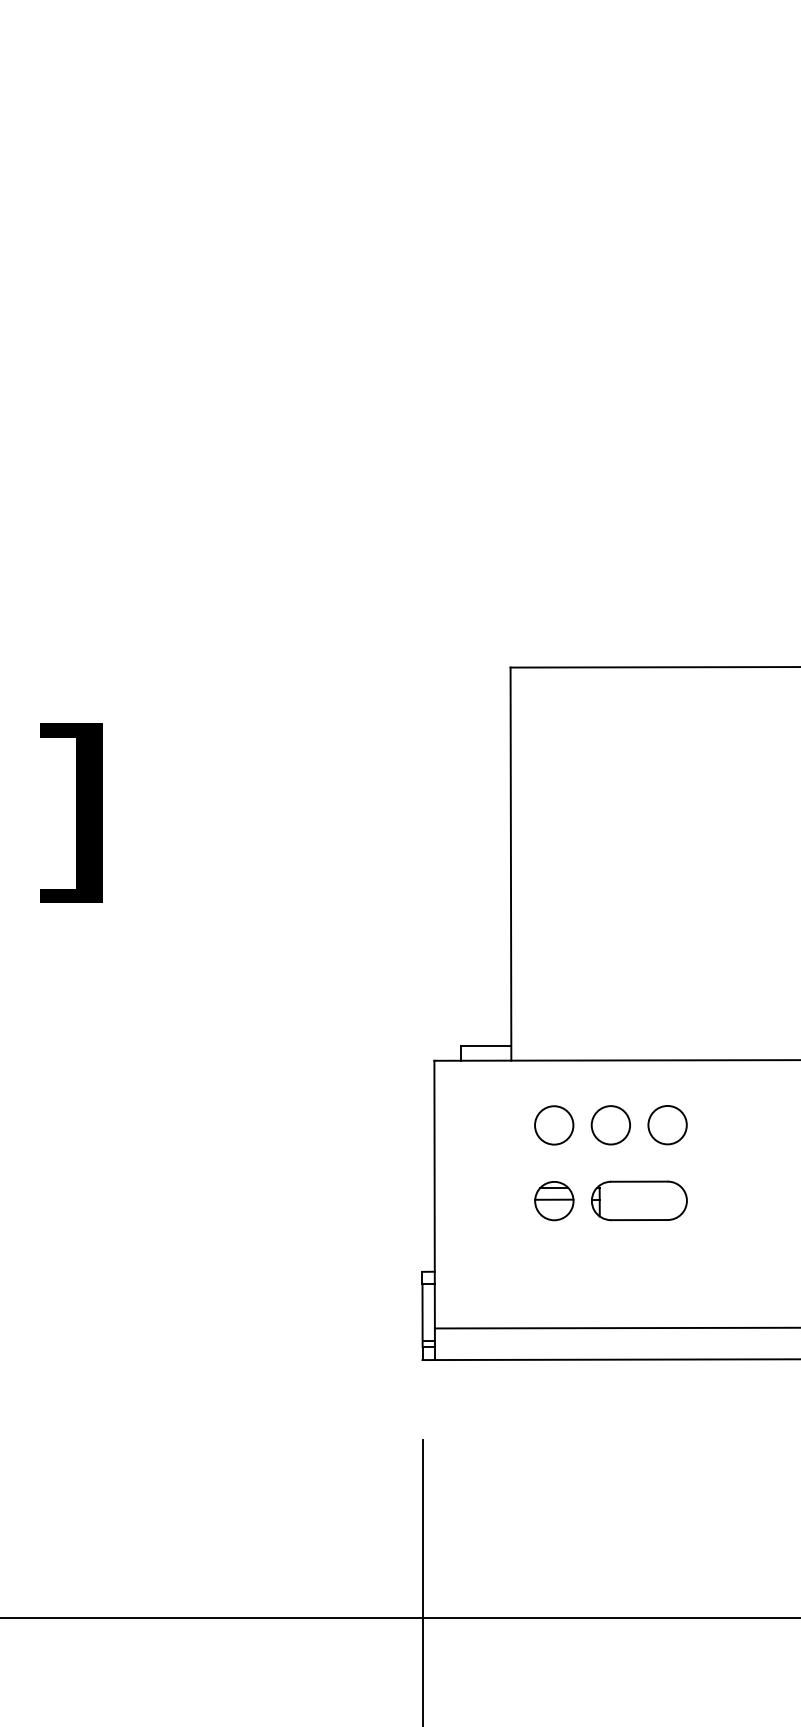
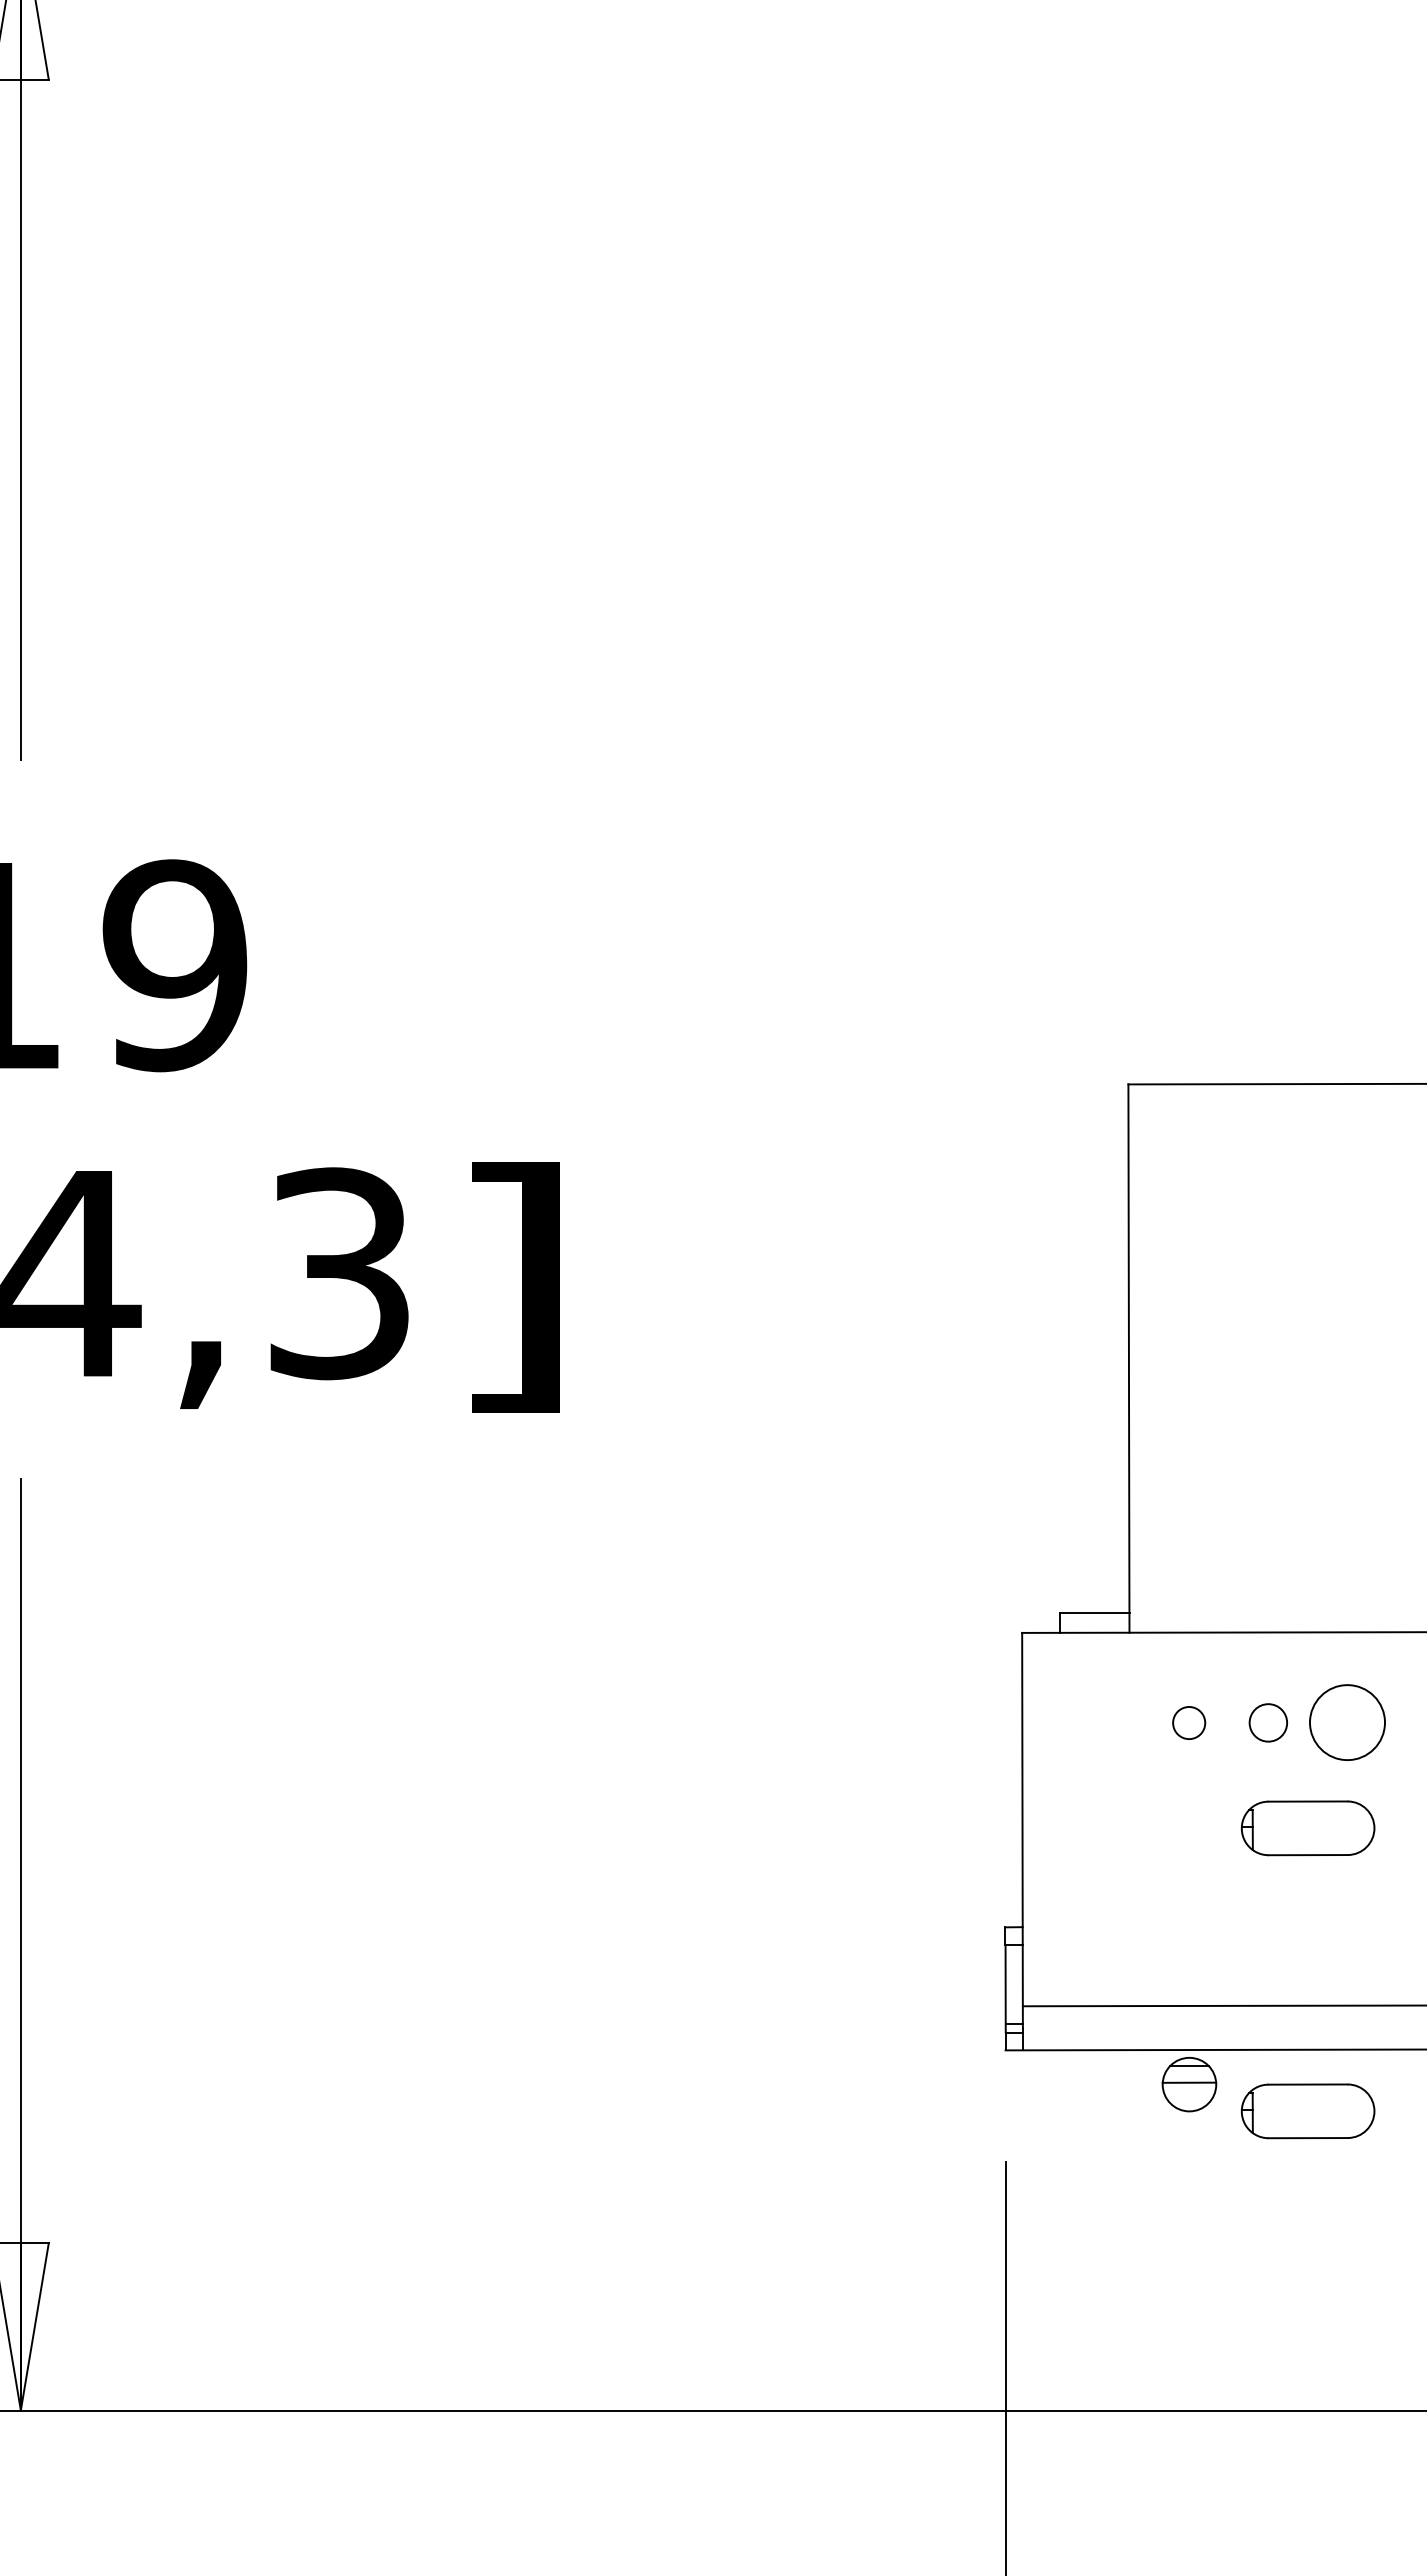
circle: (553, 1125) -> (1188, 1722), size x0.6
circle: (611, 1125) -> (1268, 1722), size x0.7
circle: (667, 1125) -> (1347, 1722), size x1.4
part: (554, 1201) -> (1189, 2084), moved
part: (638, 1403) -> (1307, 2111), added

